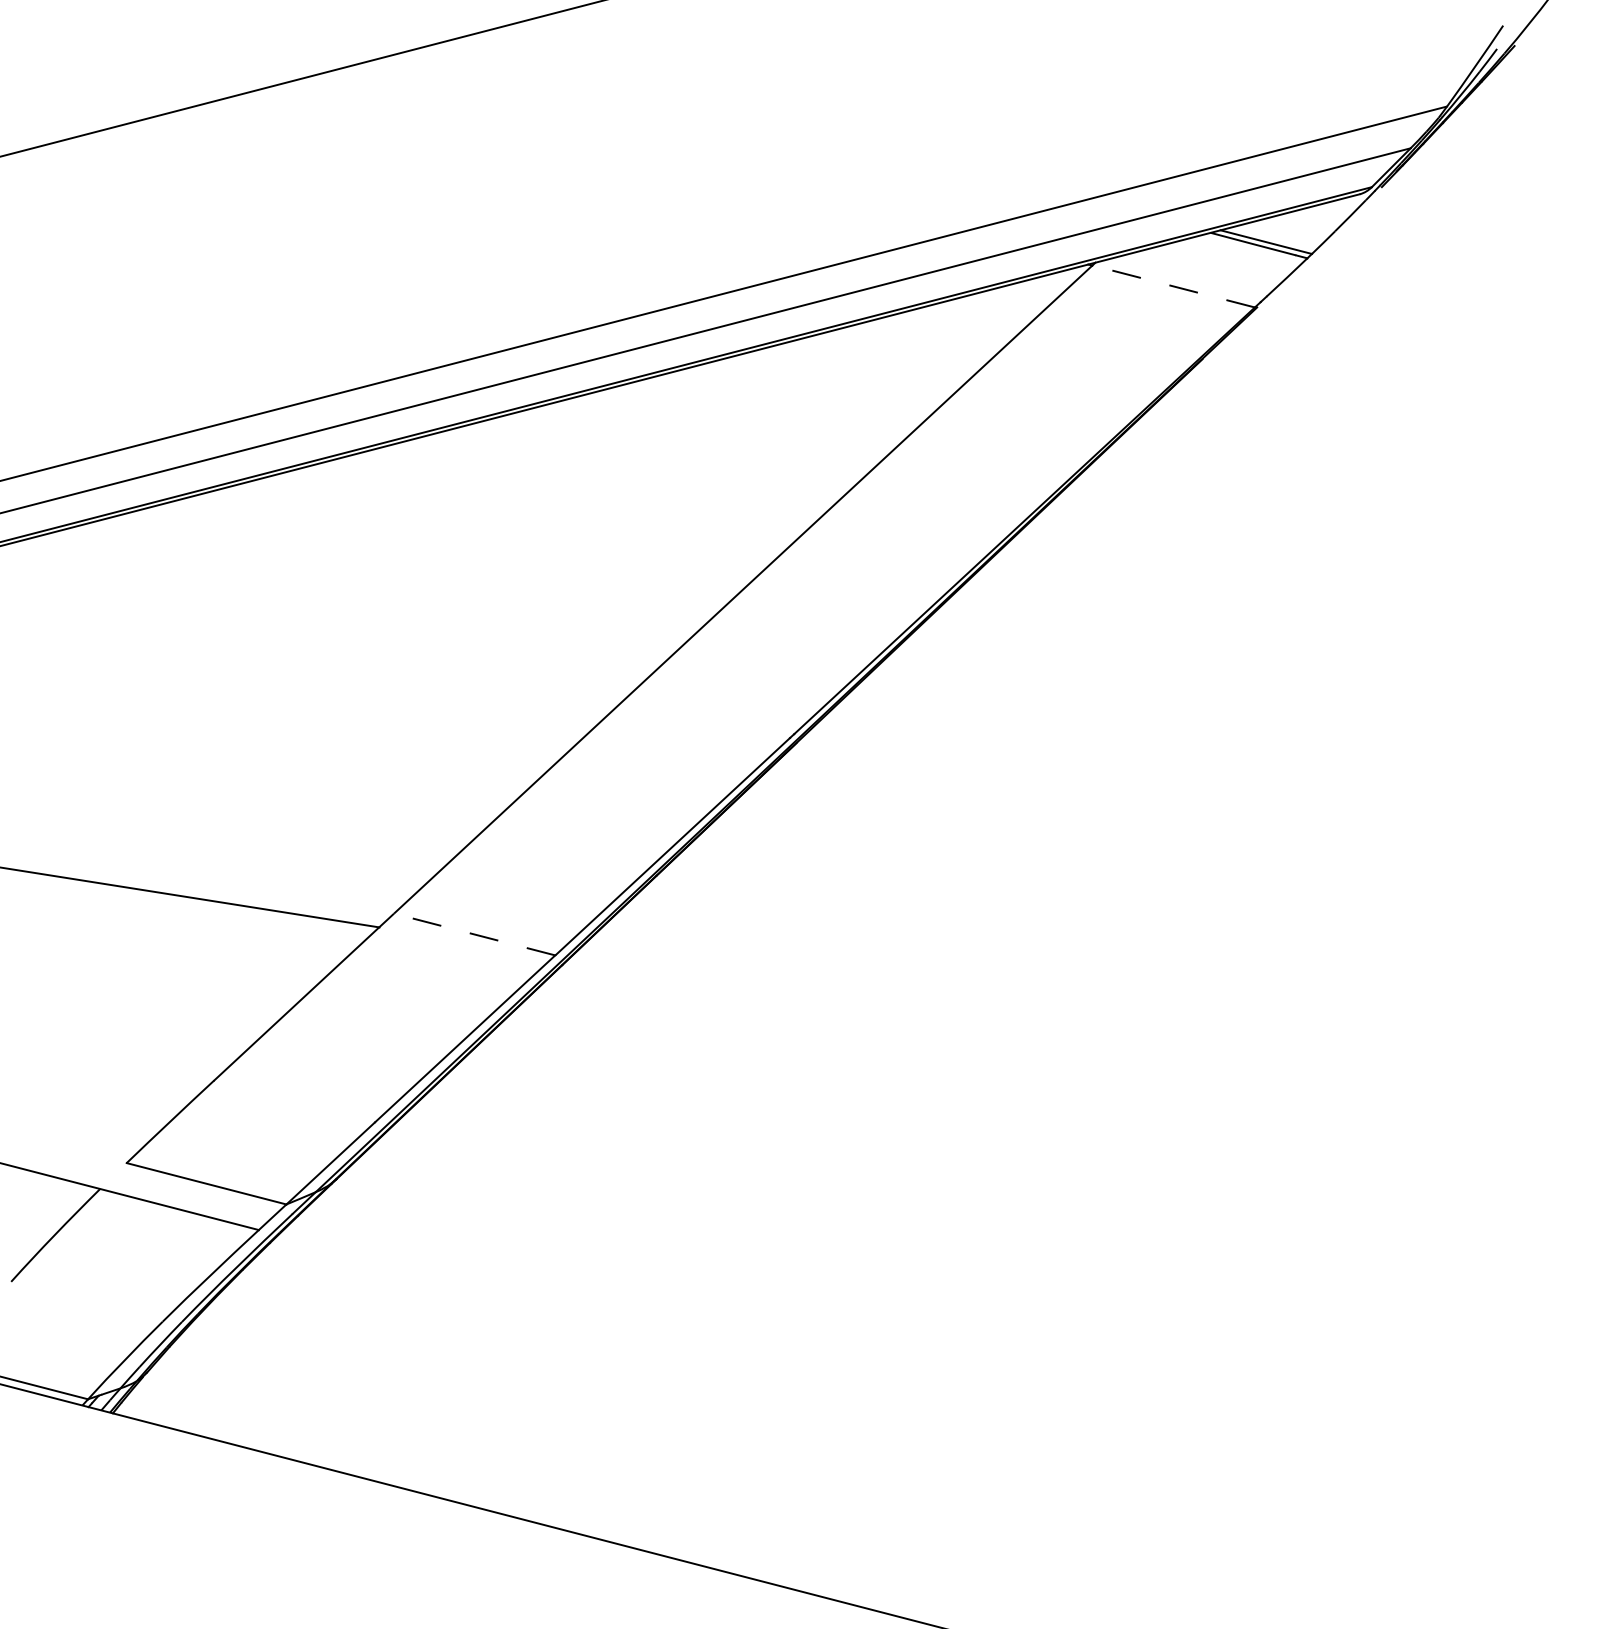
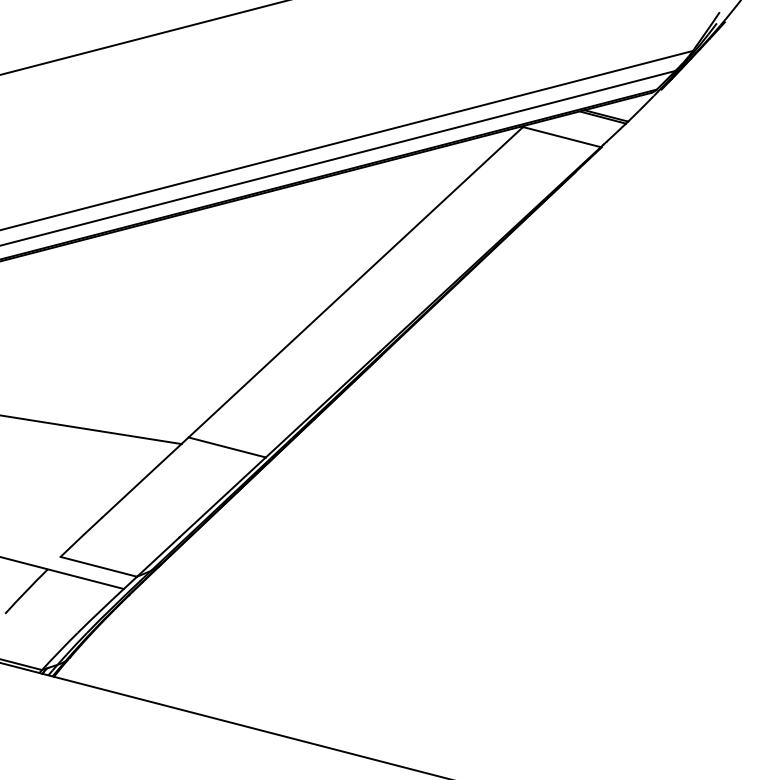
line: (1172, 287) -> (561, 137), dashed -> solid
line: (475, 934) -> (227, 447), dashed -> solid

